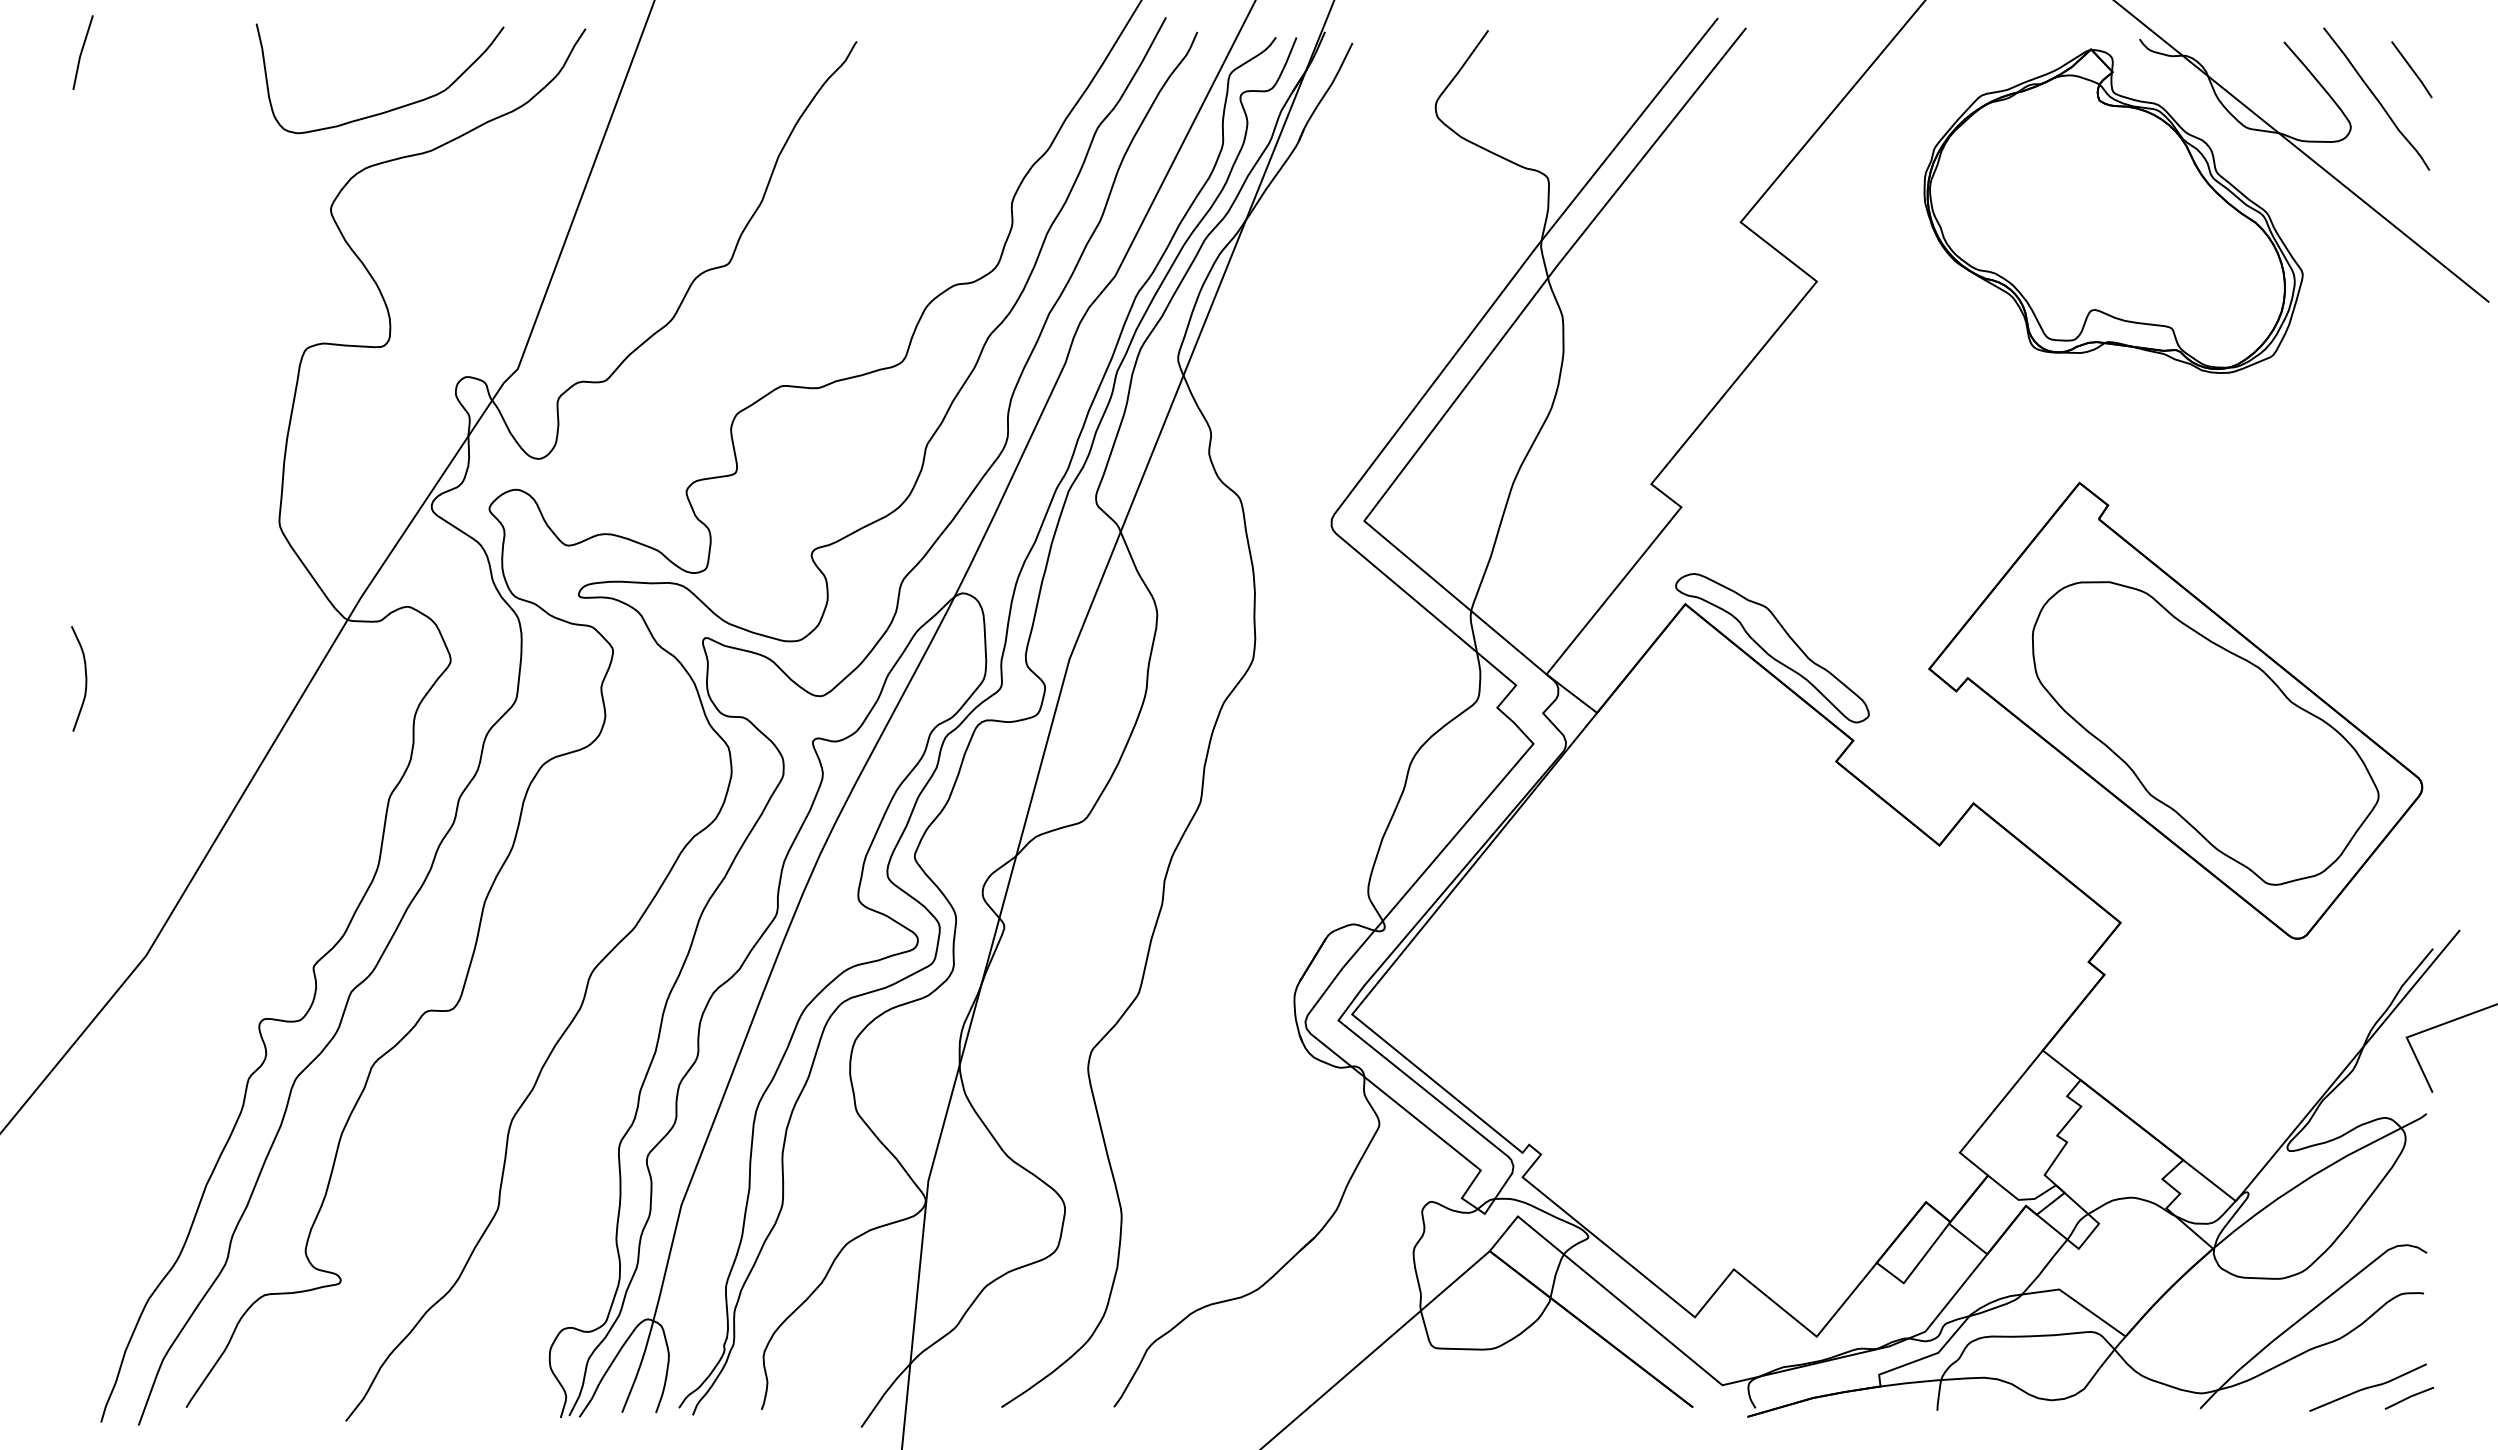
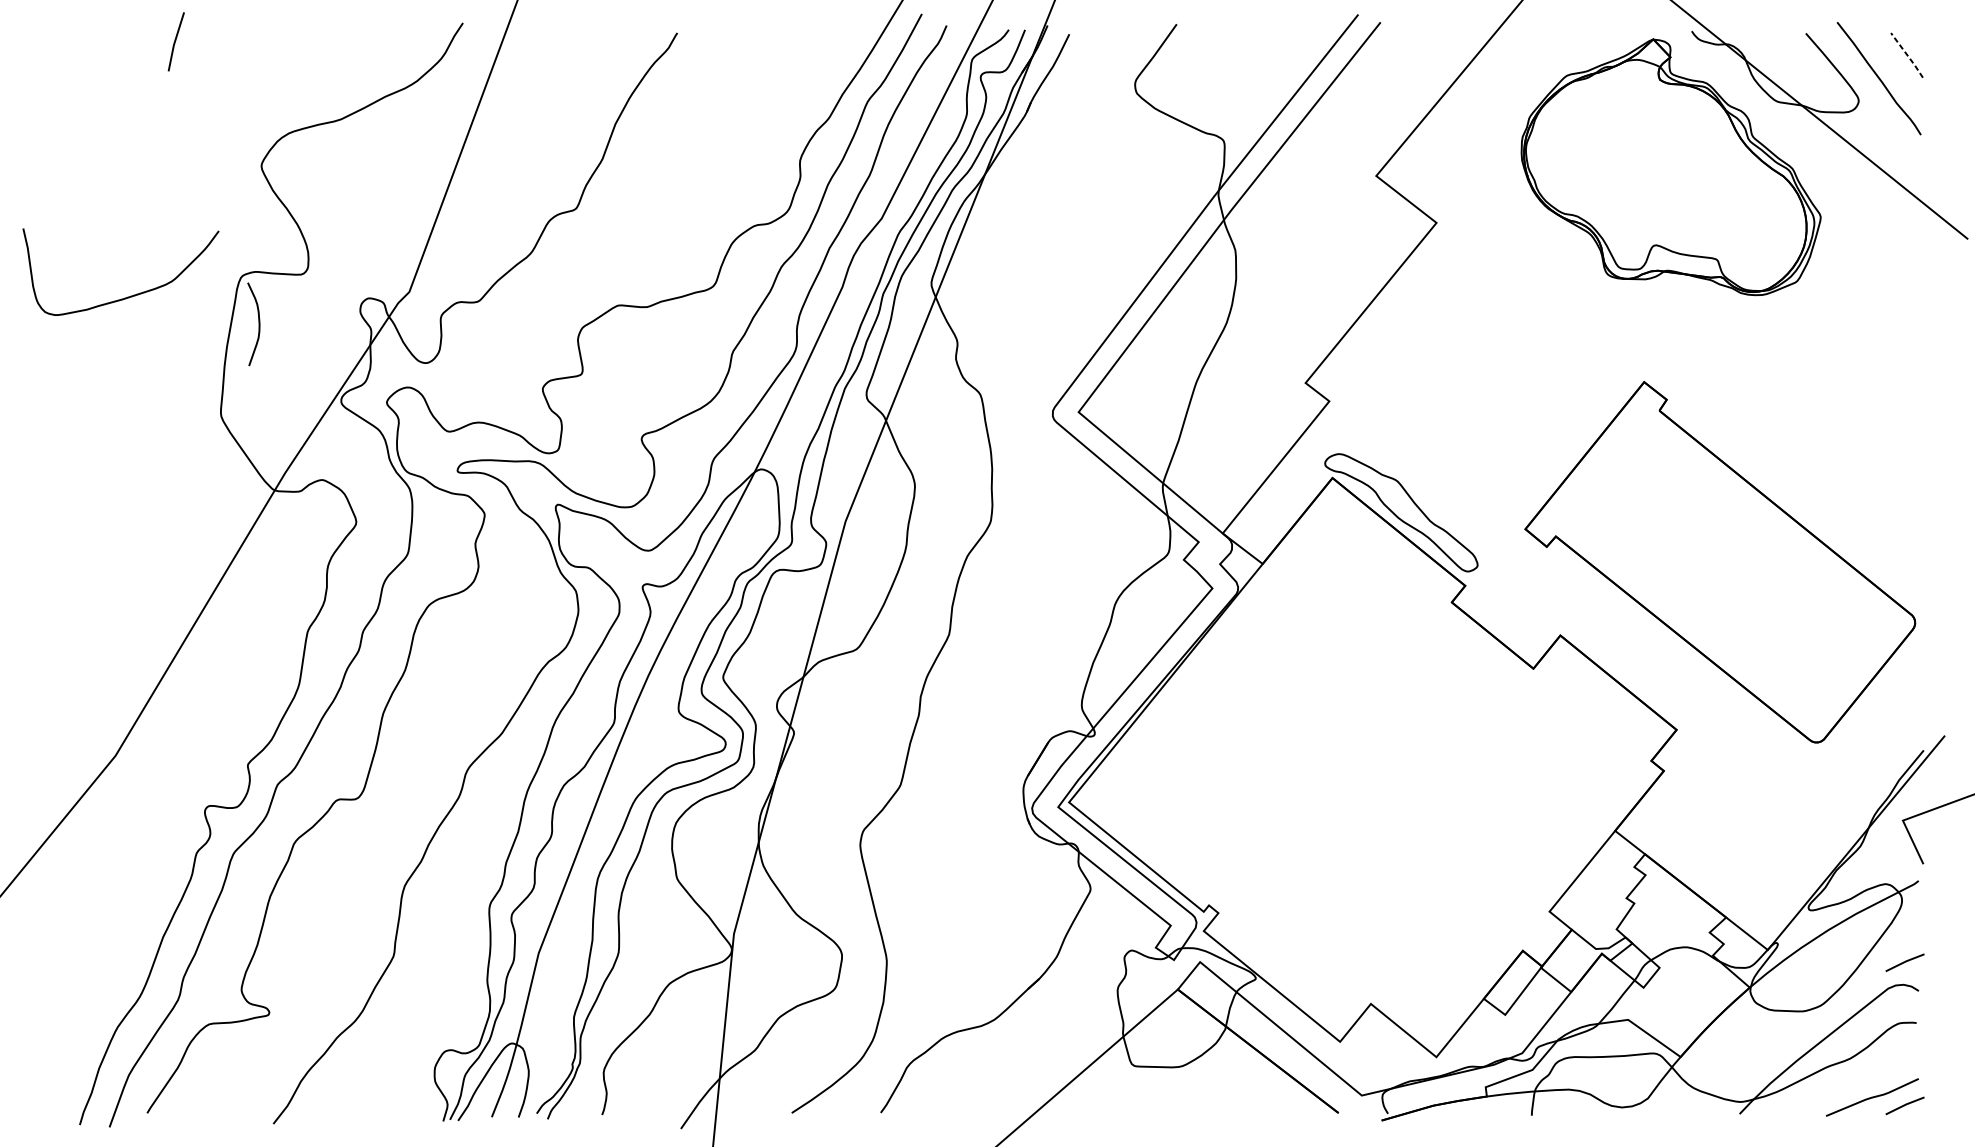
line: (82, 52) -> (175, 41), moved
line: (2412, 69) -> (1907, 55), solid -> dashed
curve: (390, 109) -> (129, 296), moved
curve: (85, 678) -> (258, 324), moved
part: (2205, 733) -> (1743, 580), removed
line: (2409, 1216) -> (1905, 962), added

